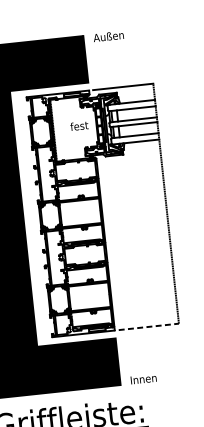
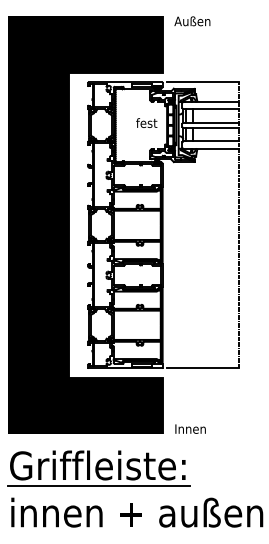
line: (149, 327) -> (203, 368), dashed -> solid

